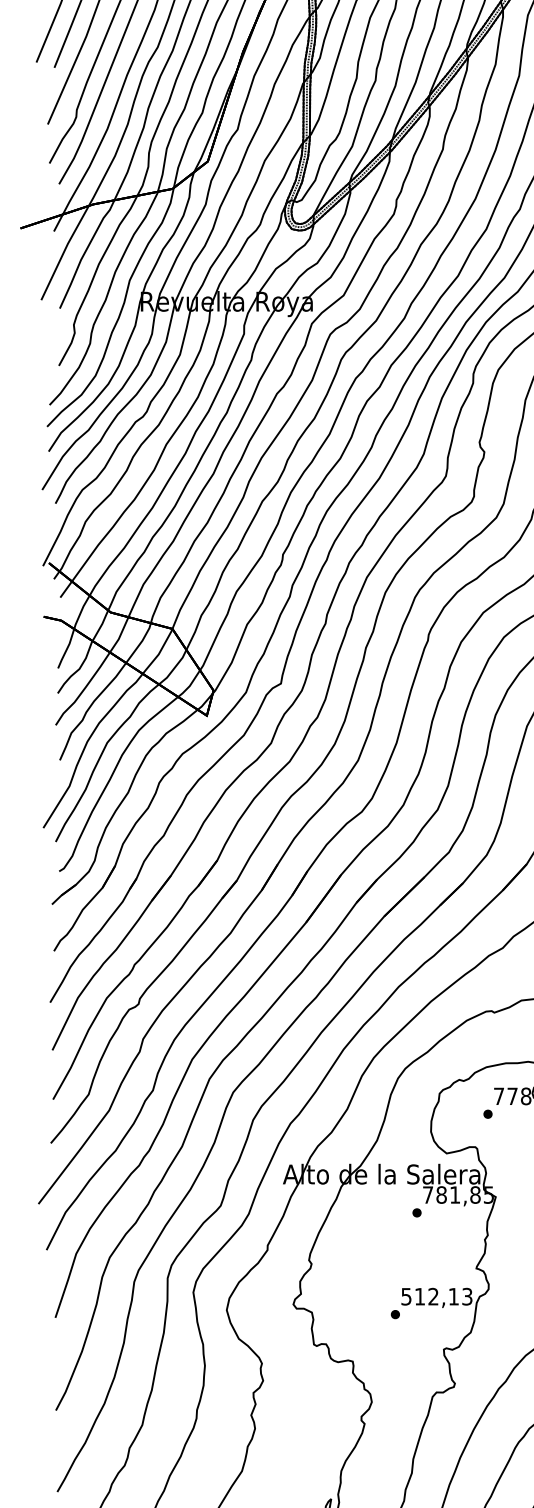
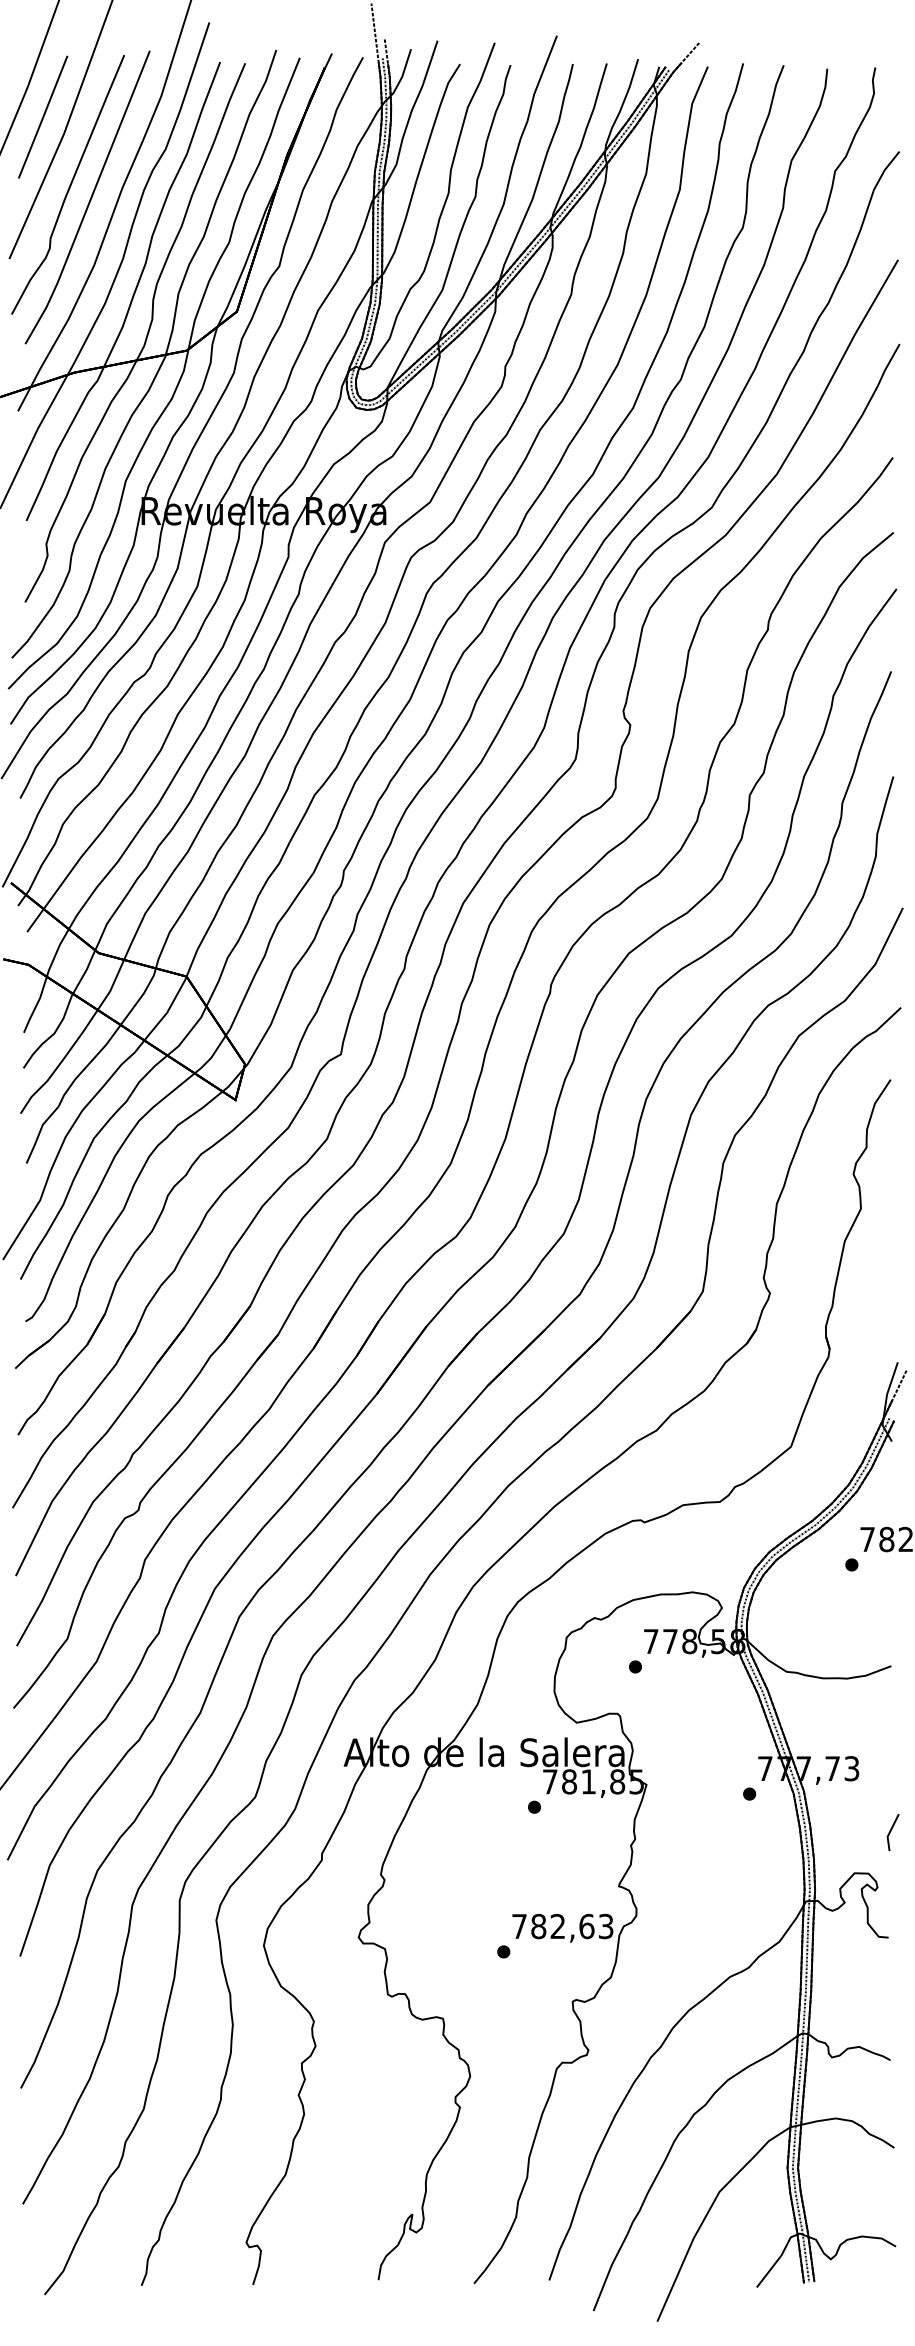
text: (430, 1296) -> (553, 1926), 512,13 -> 782,63

